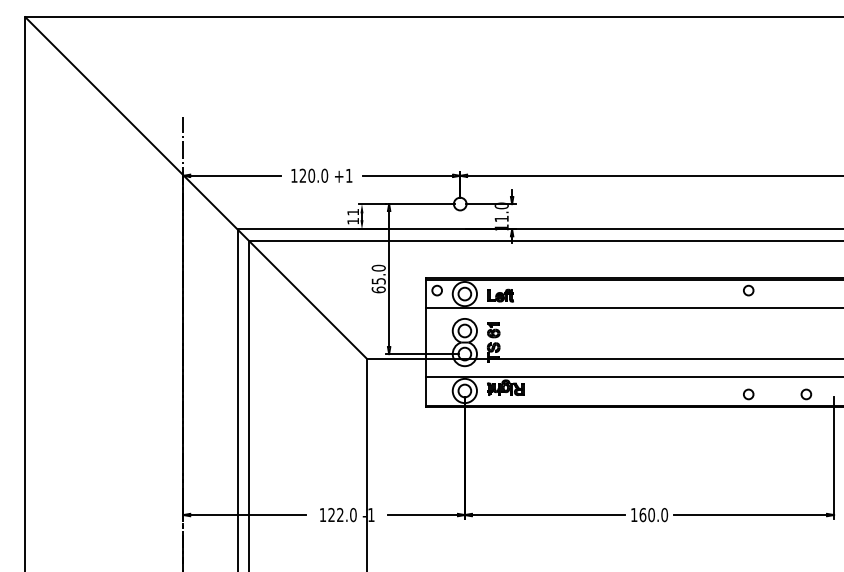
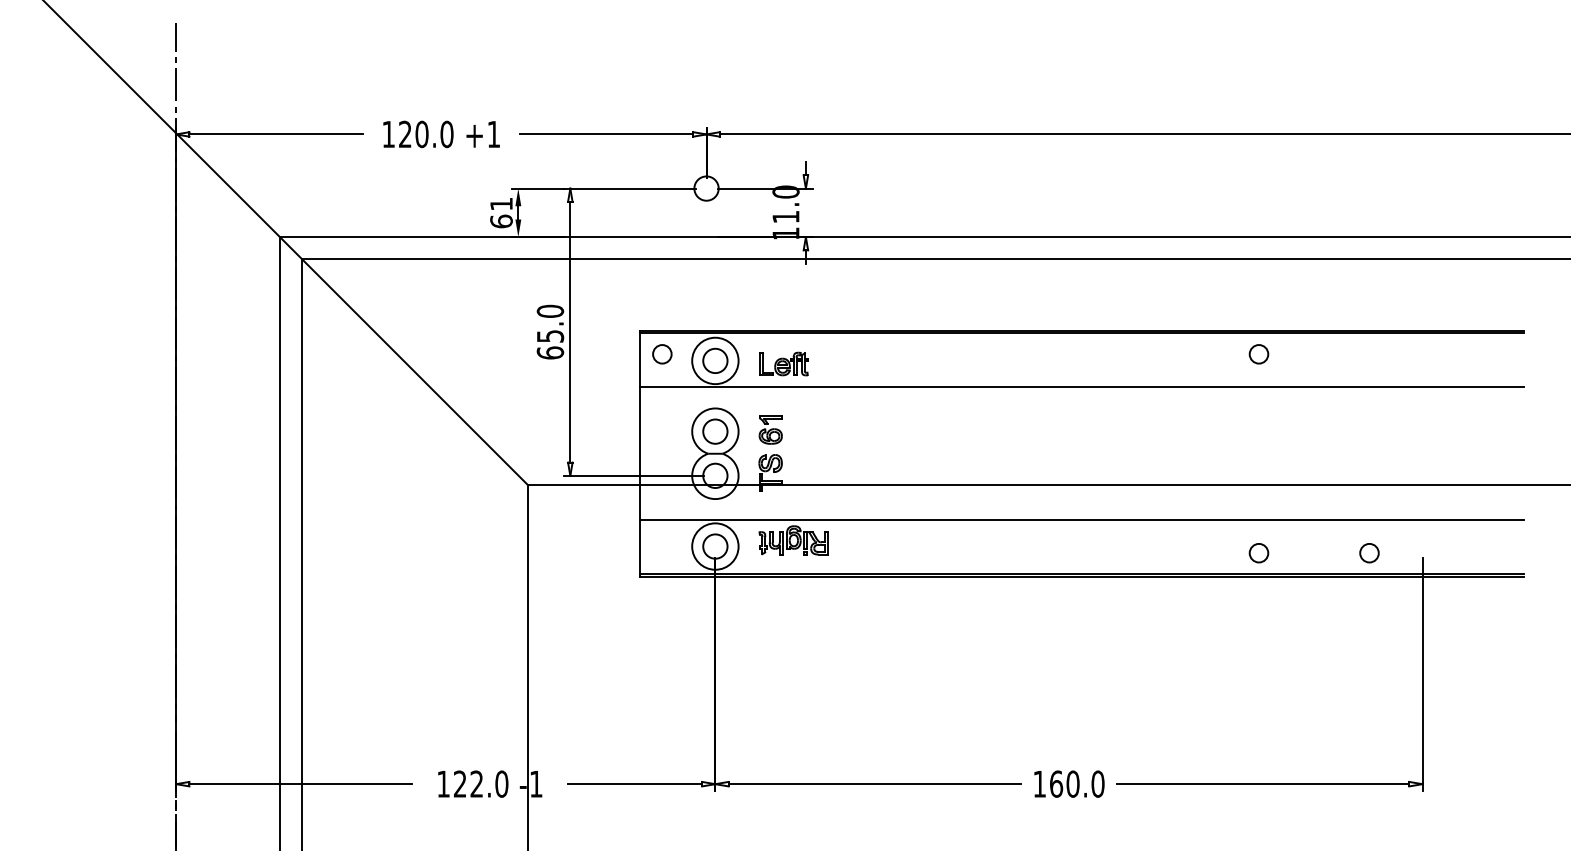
text: (353, 220) -> (502, 219), 11 -> 61

